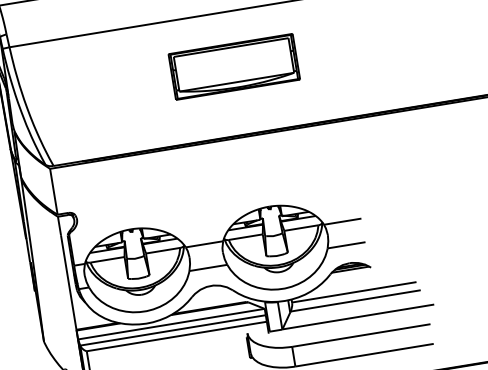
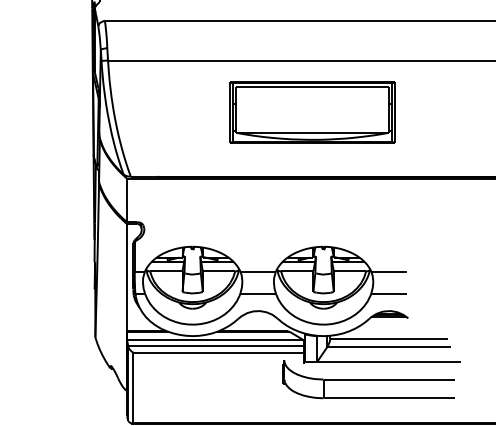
part: (234, 66) -> (312, 112), size x1.4

